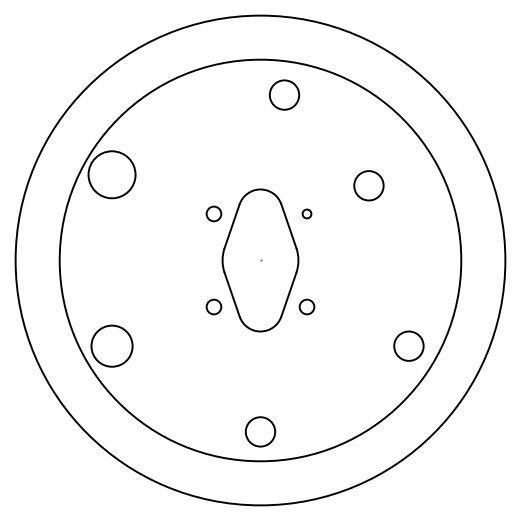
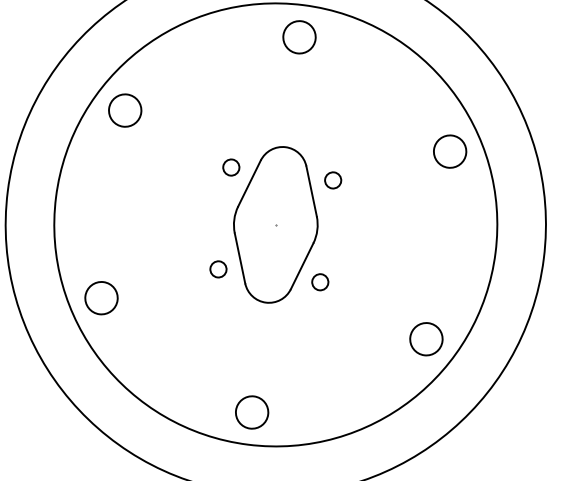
circle: (284, 94) -> (299, 36), moved
circle: (111, 174) -> (124, 110), size x0.62
circle: (368, 185) -> (449, 151), moved
circle: (306, 213) -> (332, 179), size x1.67
circle: (111, 345) -> (101, 297), size x0.71

